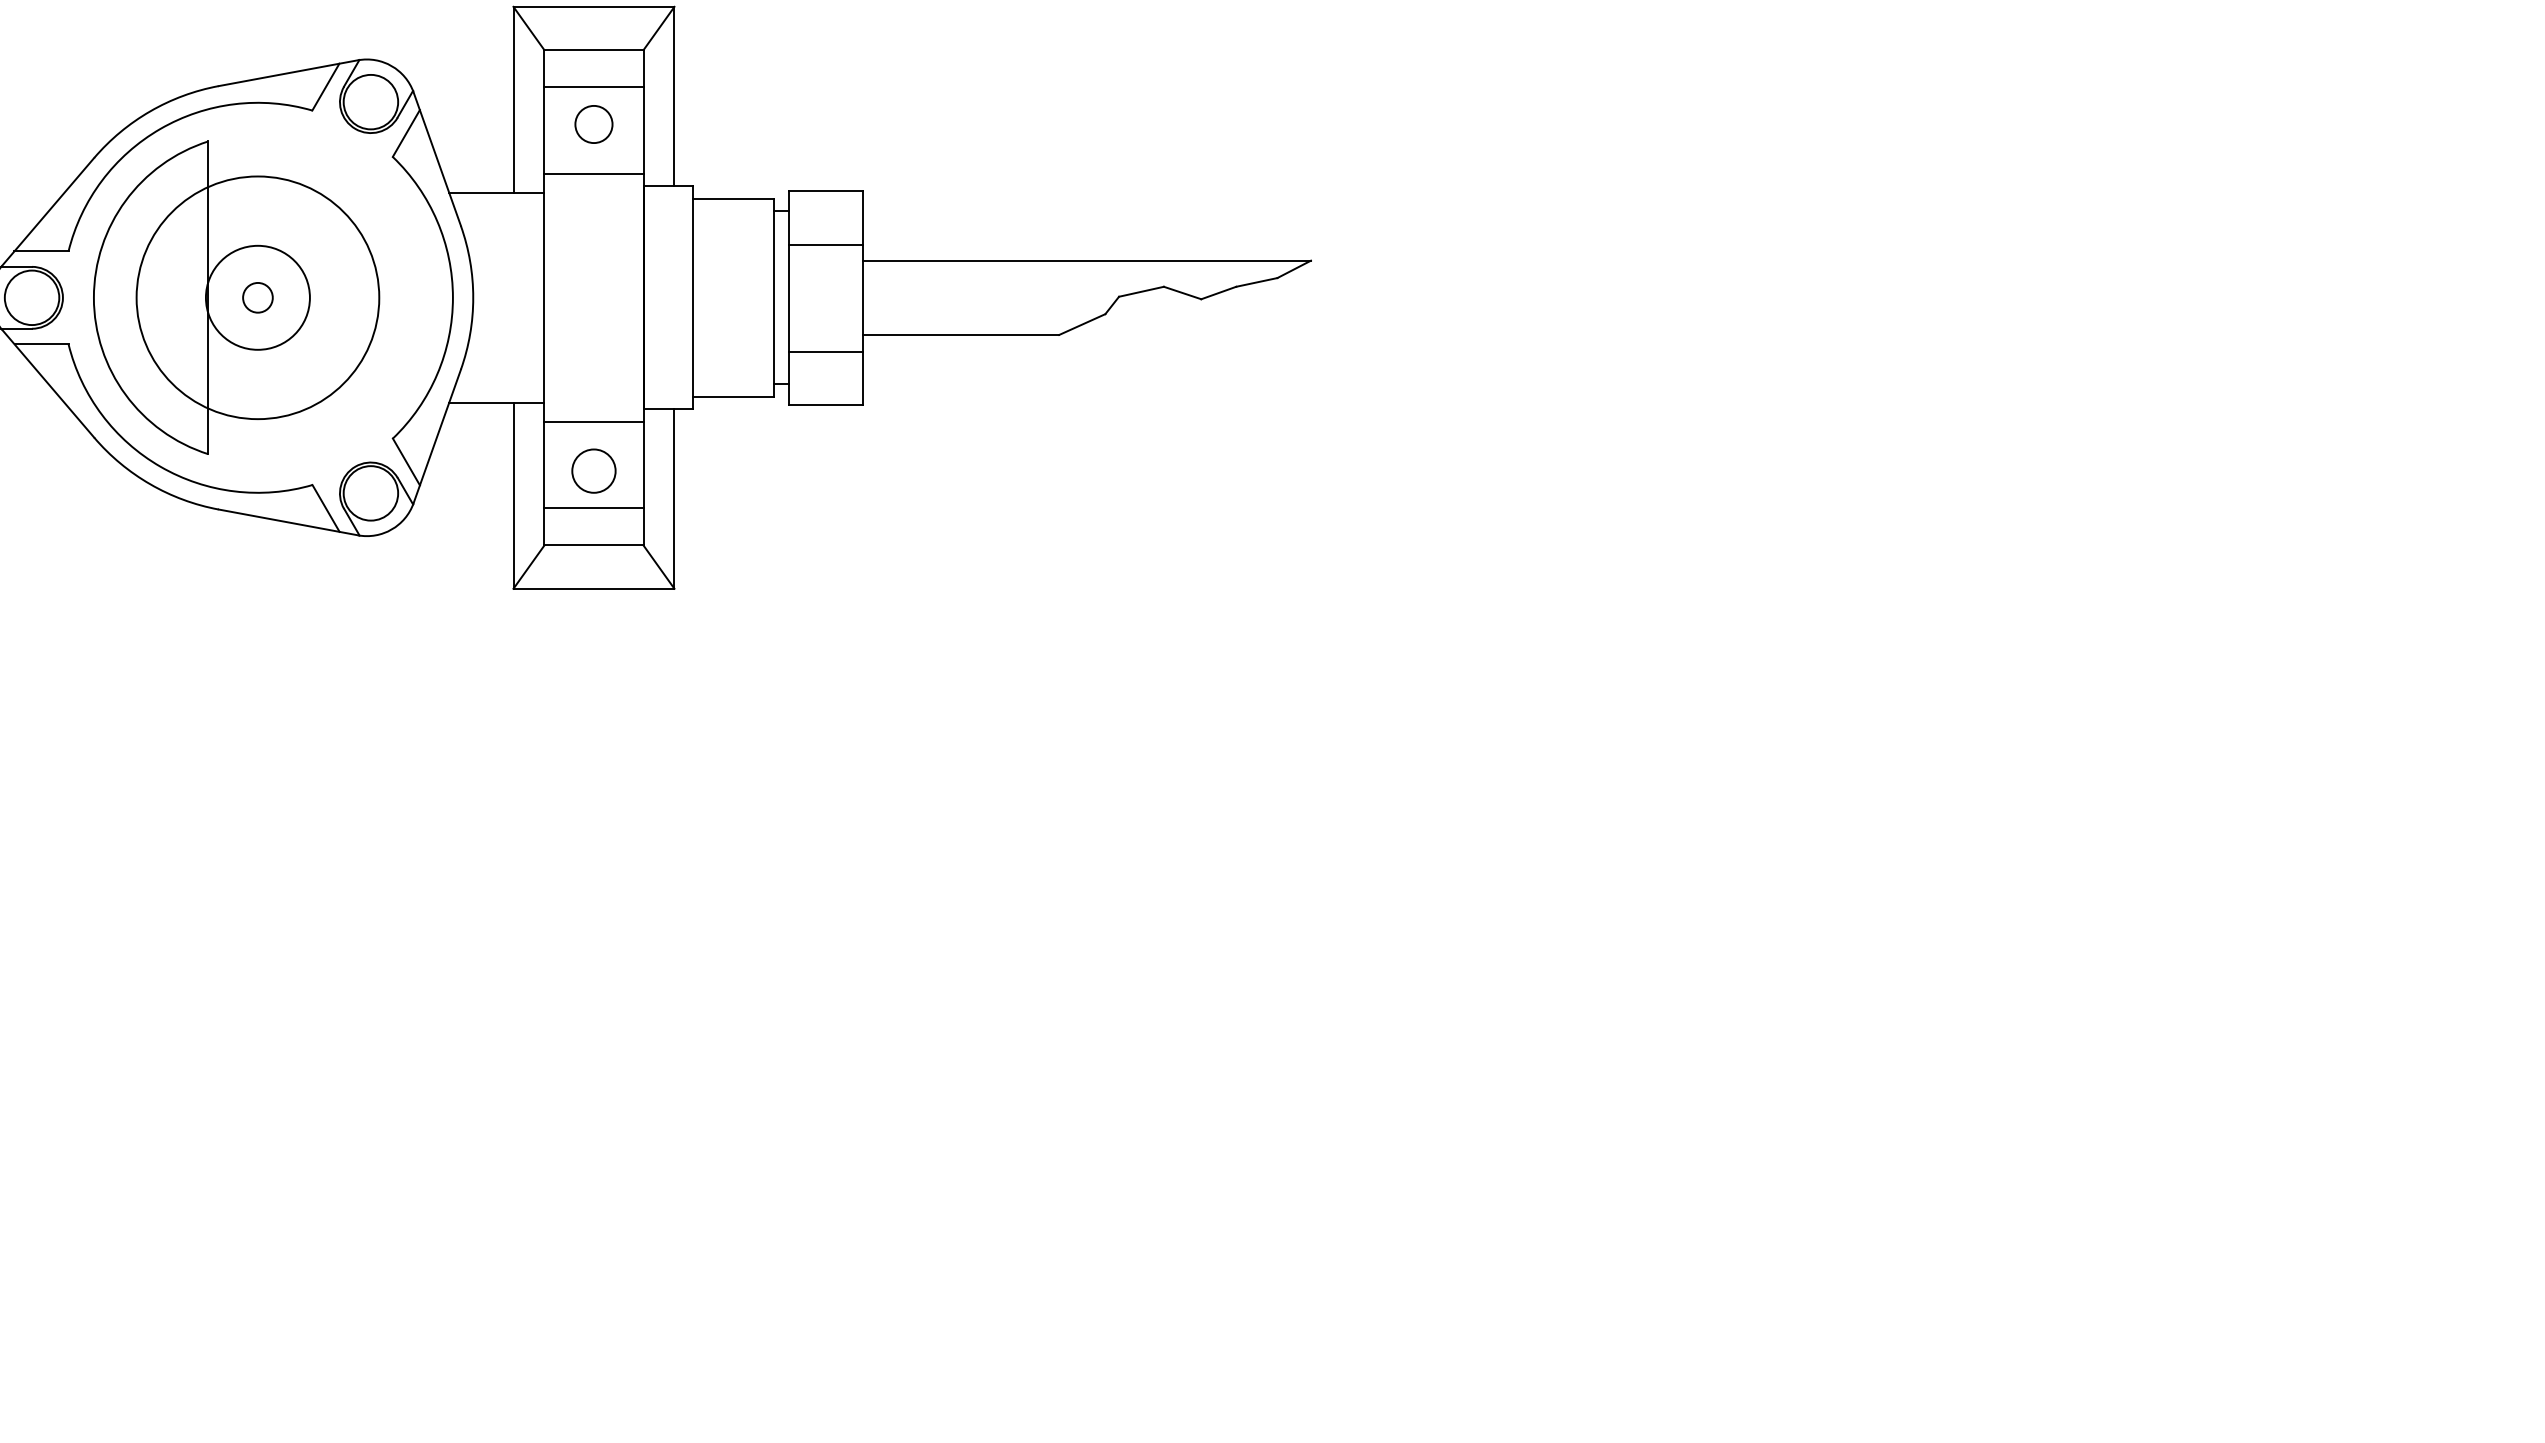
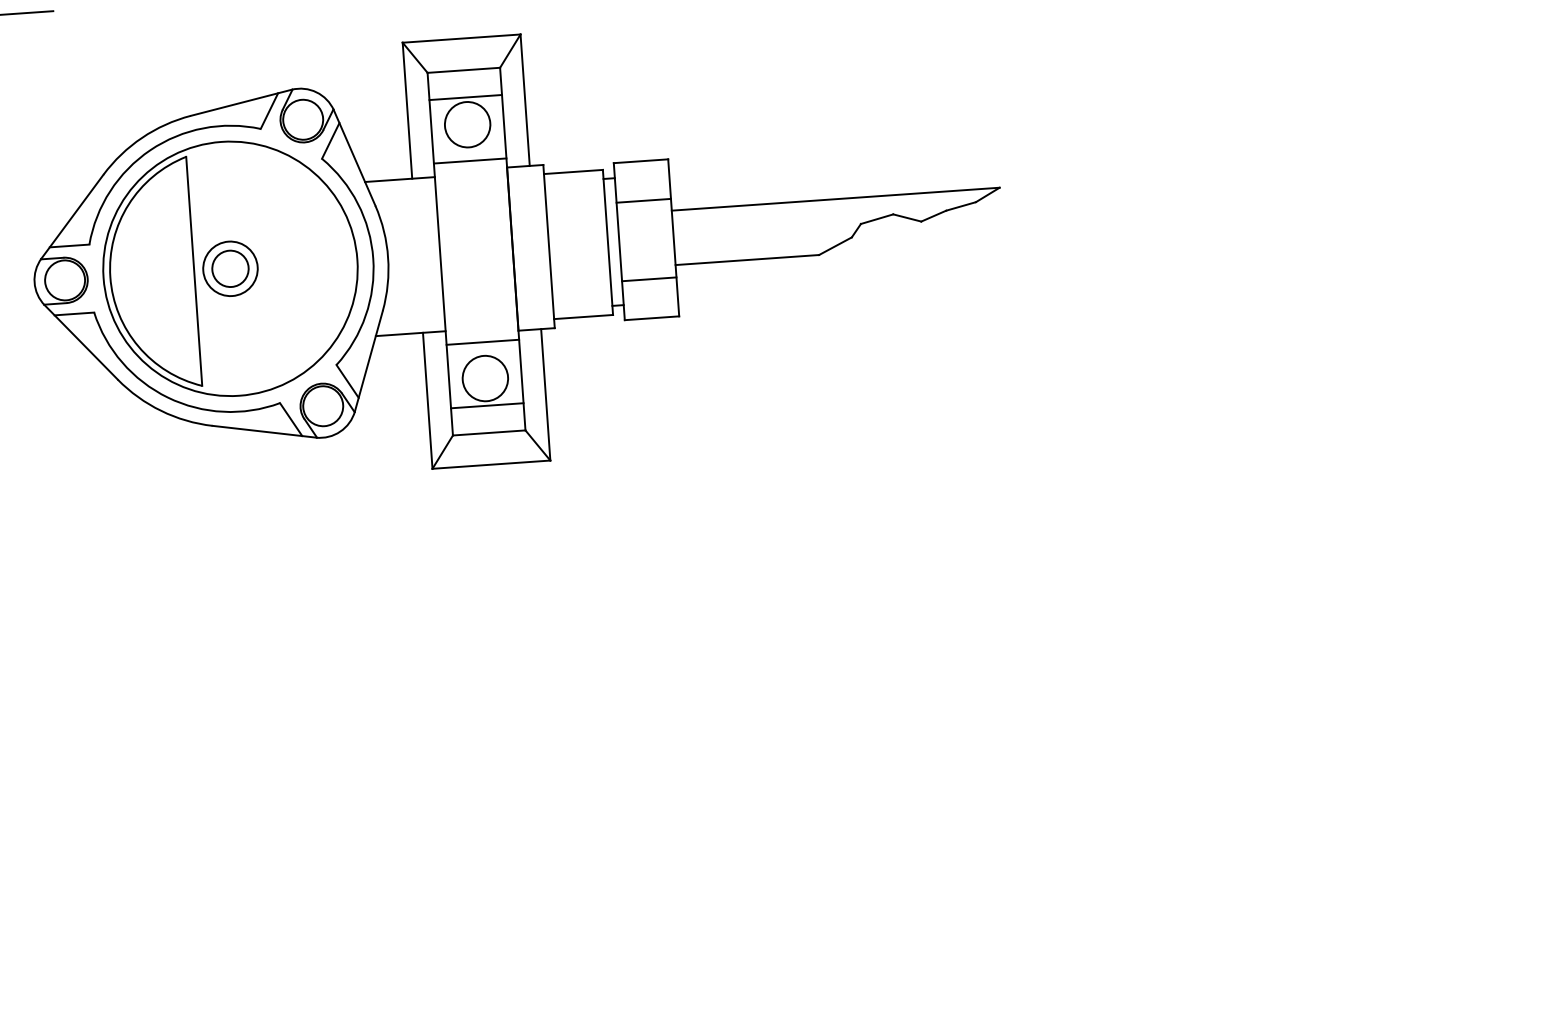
circle: (593, 124) -> (467, 124), size x1.67
circle: (257, 297) -> (230, 268), size x0.71
circle: (257, 297) -> (230, 268), size x1.43
circle: (257, 297) -> (230, 268), size x1.67
circle: (593, 471) -> (485, 378), size x1.43

